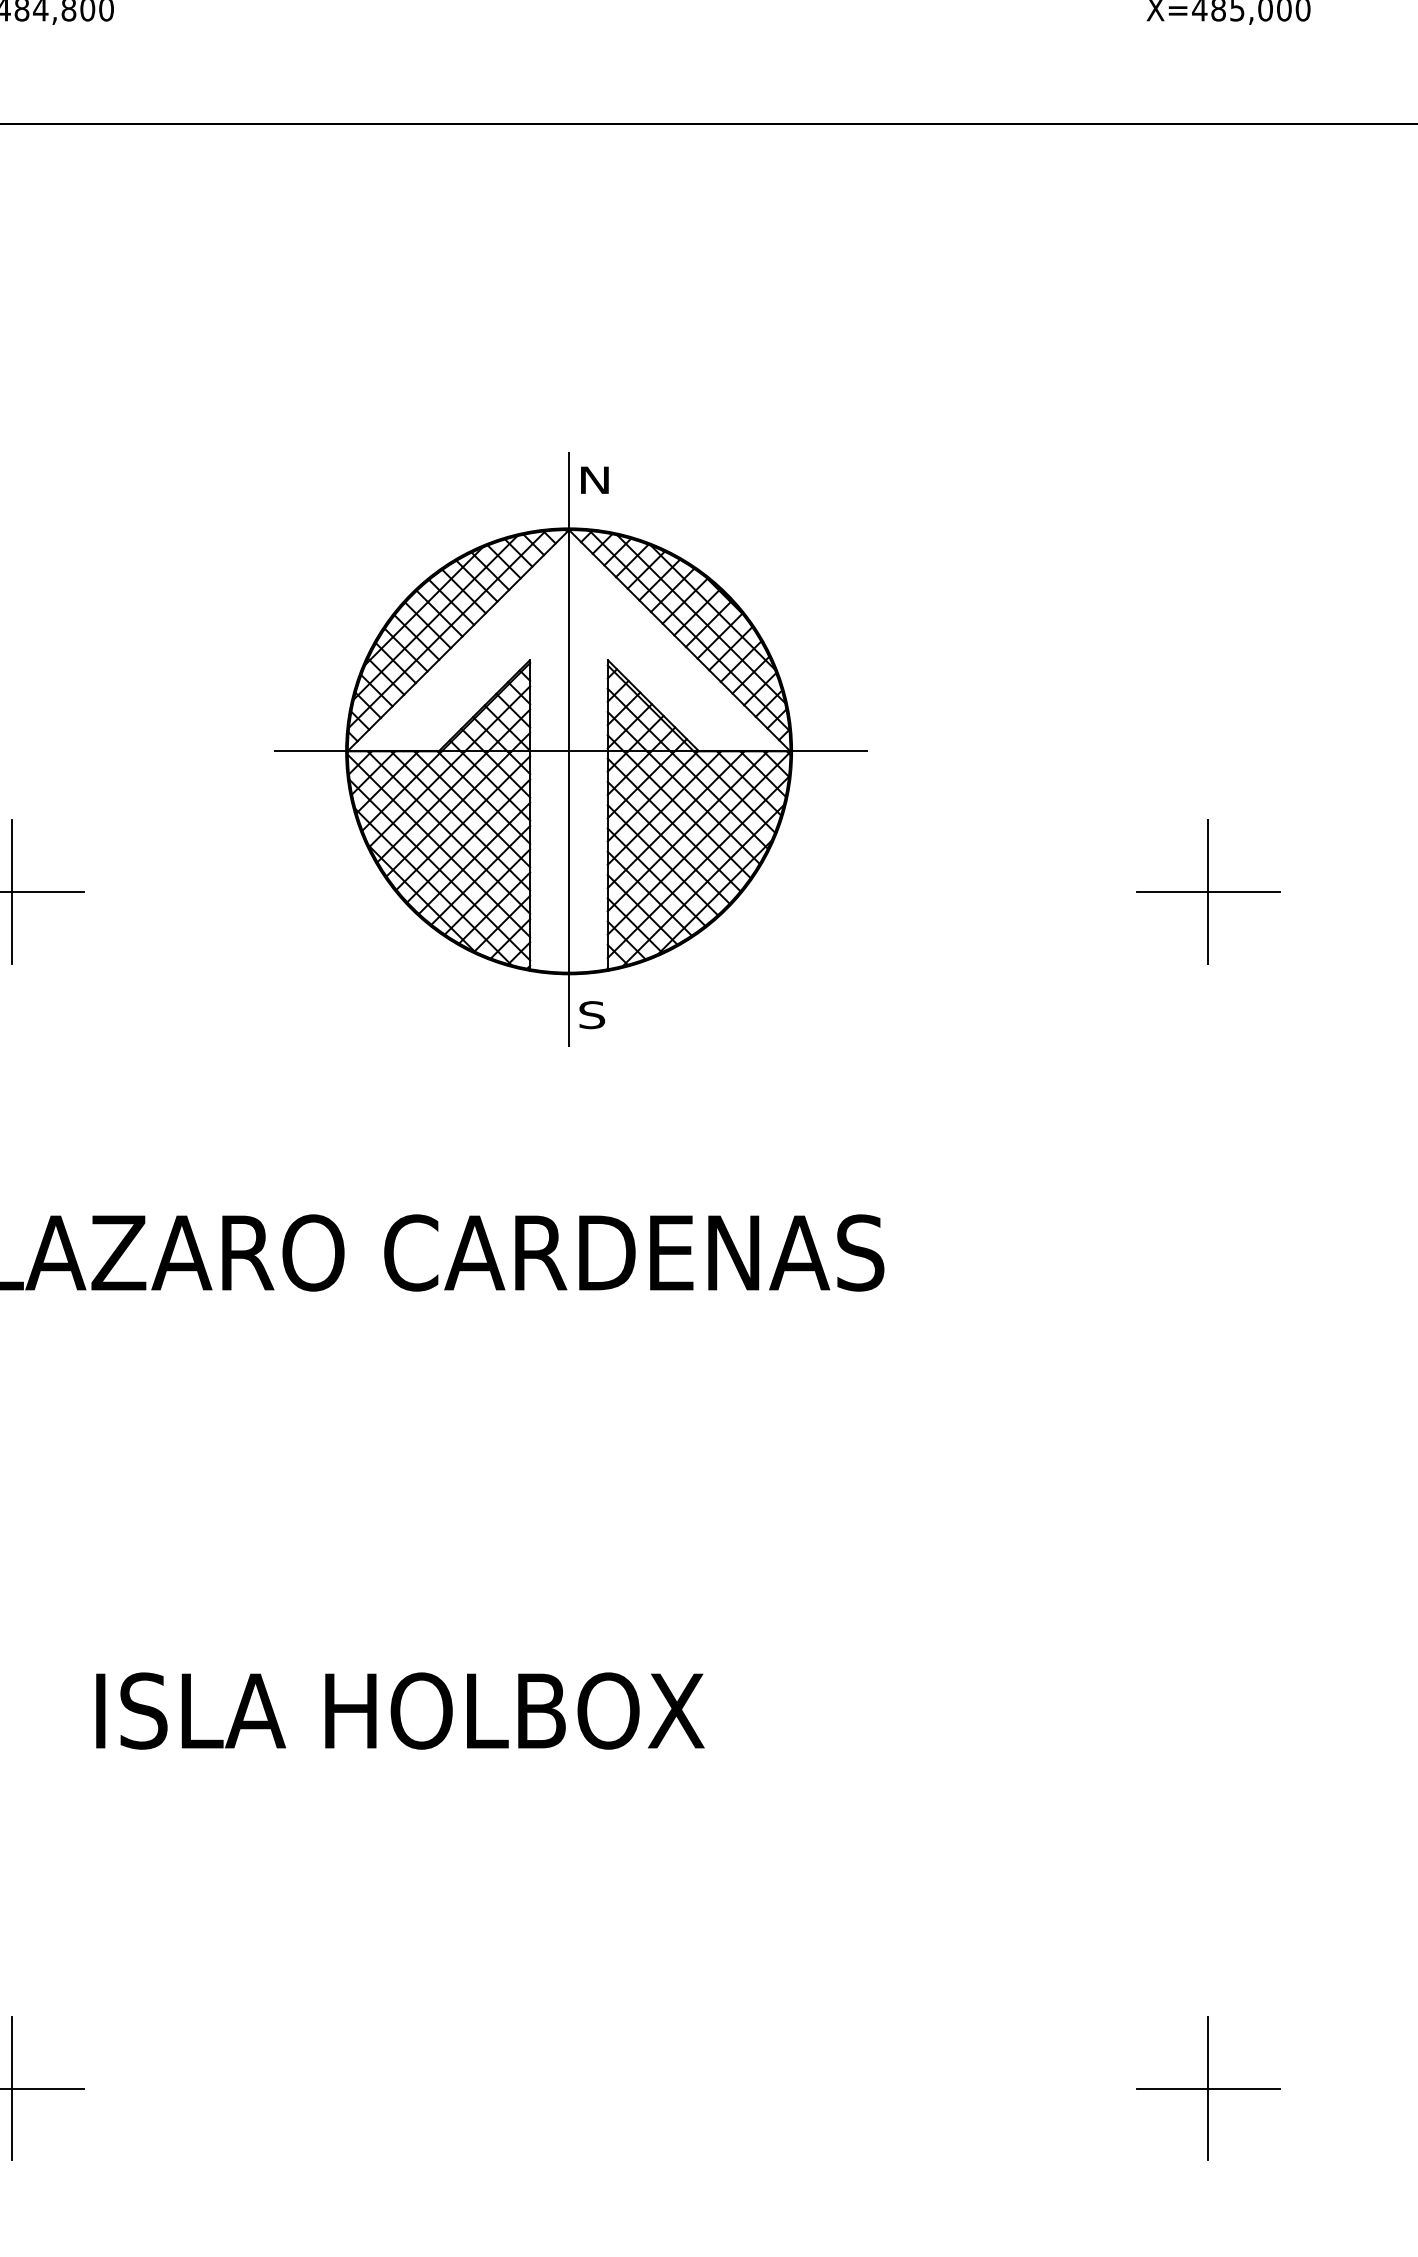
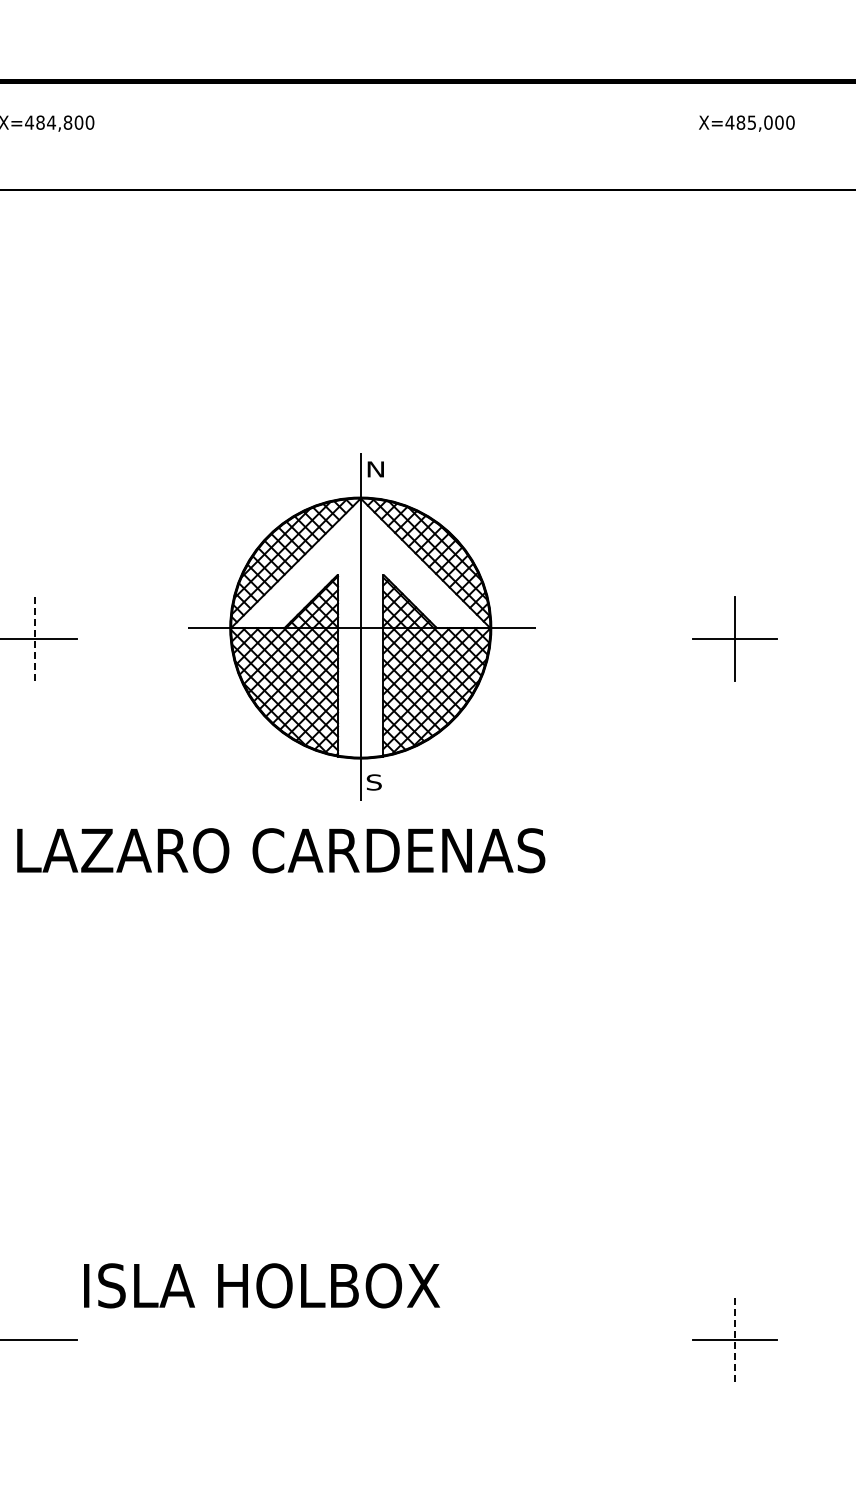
part: (570, 748) -> (361, 626), moved
line: (11, 892) -> (34, 639), solid -> dashed
text: (399, 1710) -> (261, 1285), moved
line: (11, 2088) -> (34, 1339), removed
line: (1209, 2089) -> (735, 1340), solid -> dashed

